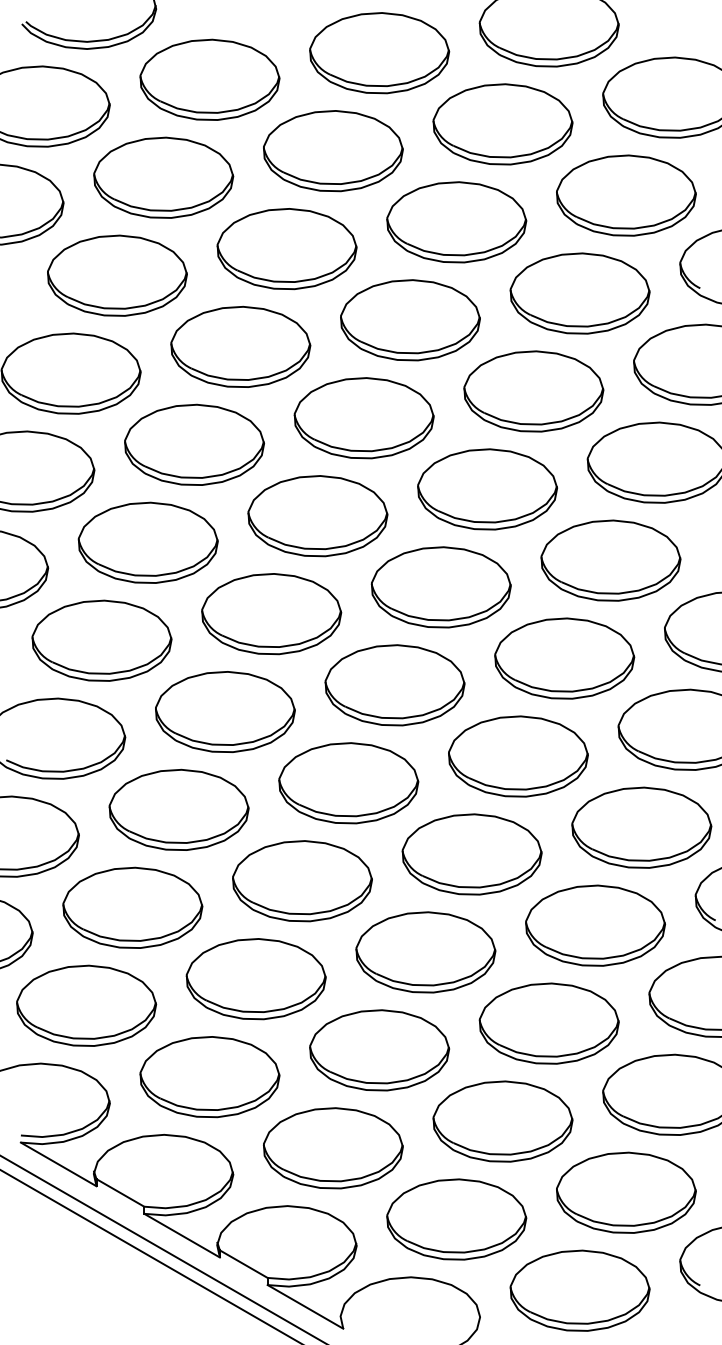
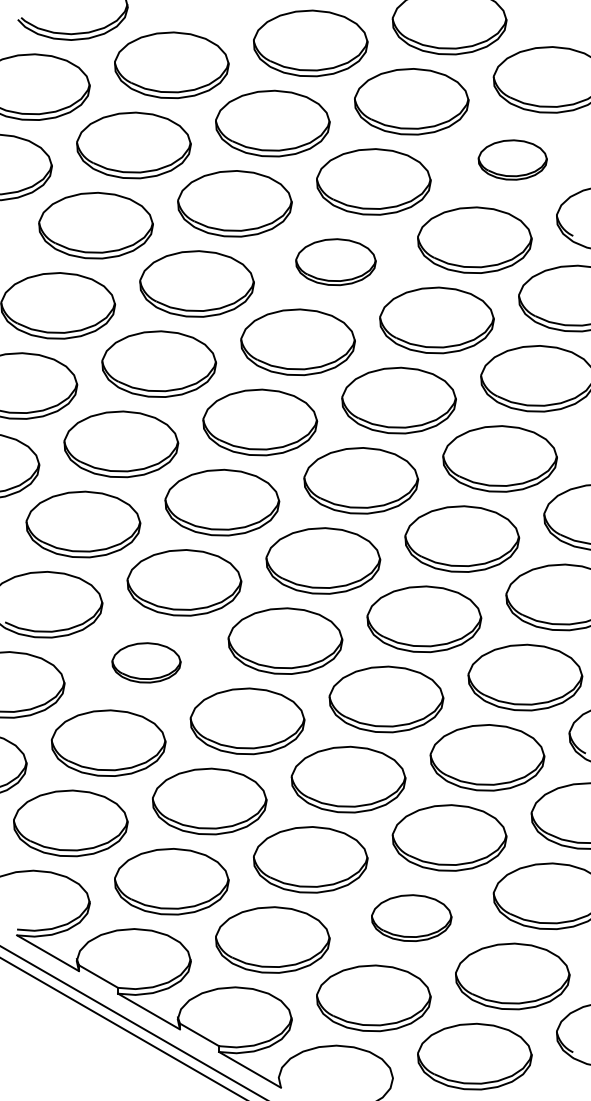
part: (626, 195) -> (512, 159), size x0.6
part: (410, 320) -> (336, 262), size x0.7
part: (178, 809) -> (146, 662), size x0.6
part: (502, 1121) -> (411, 918), size x0.7

